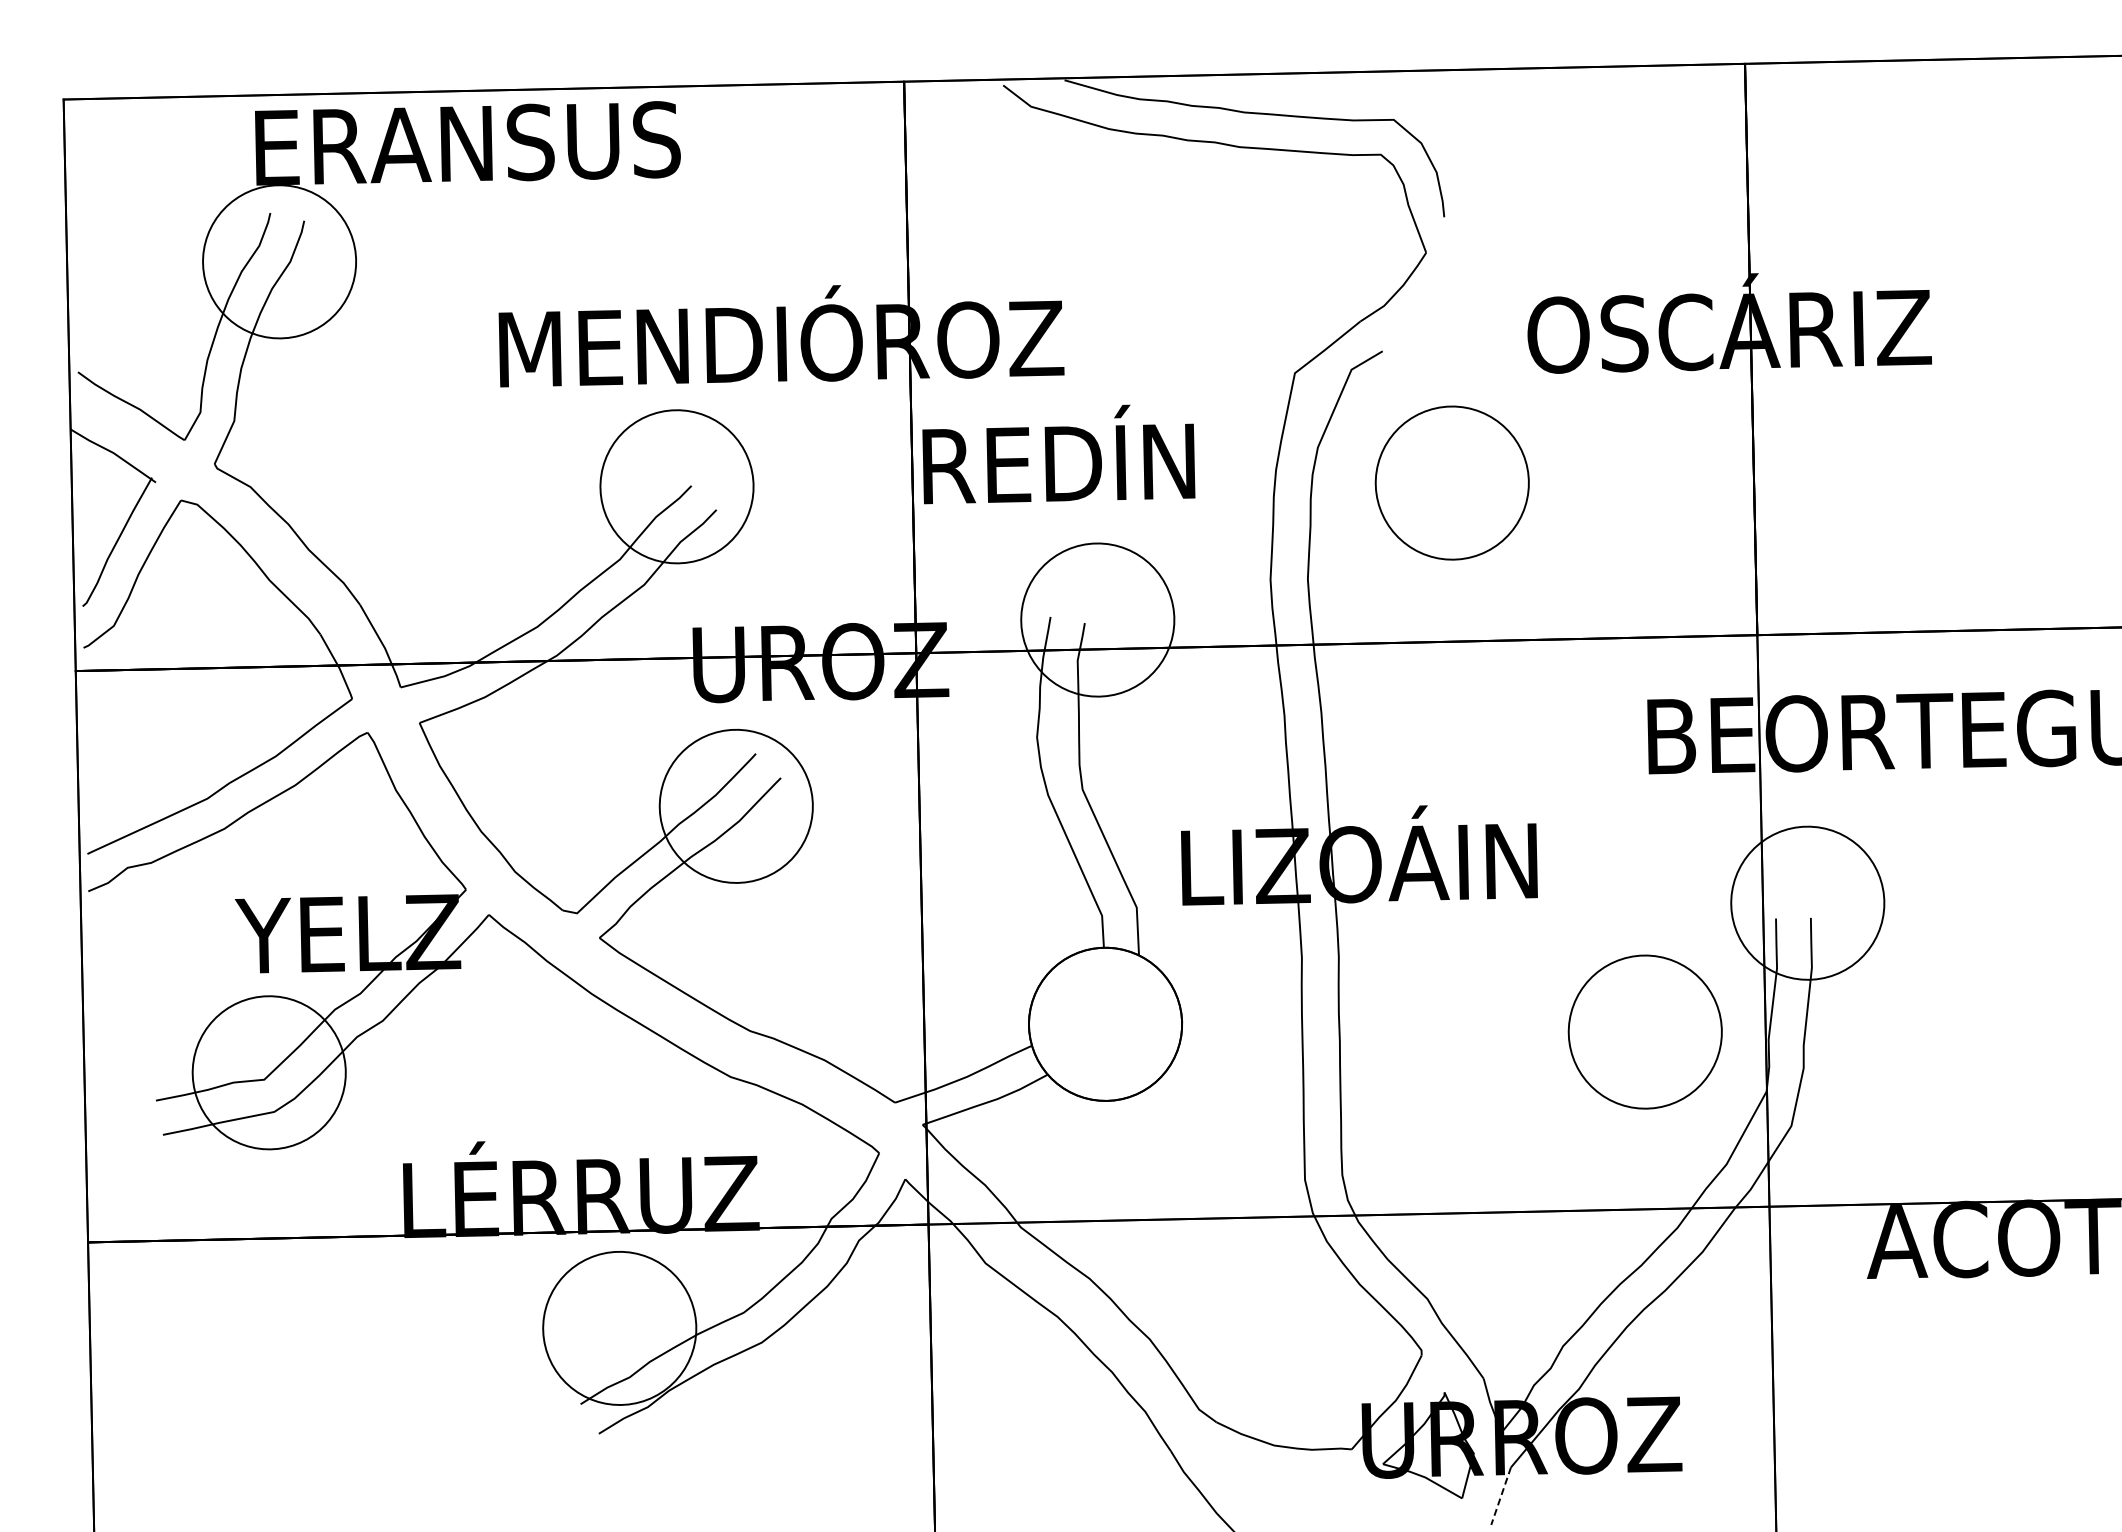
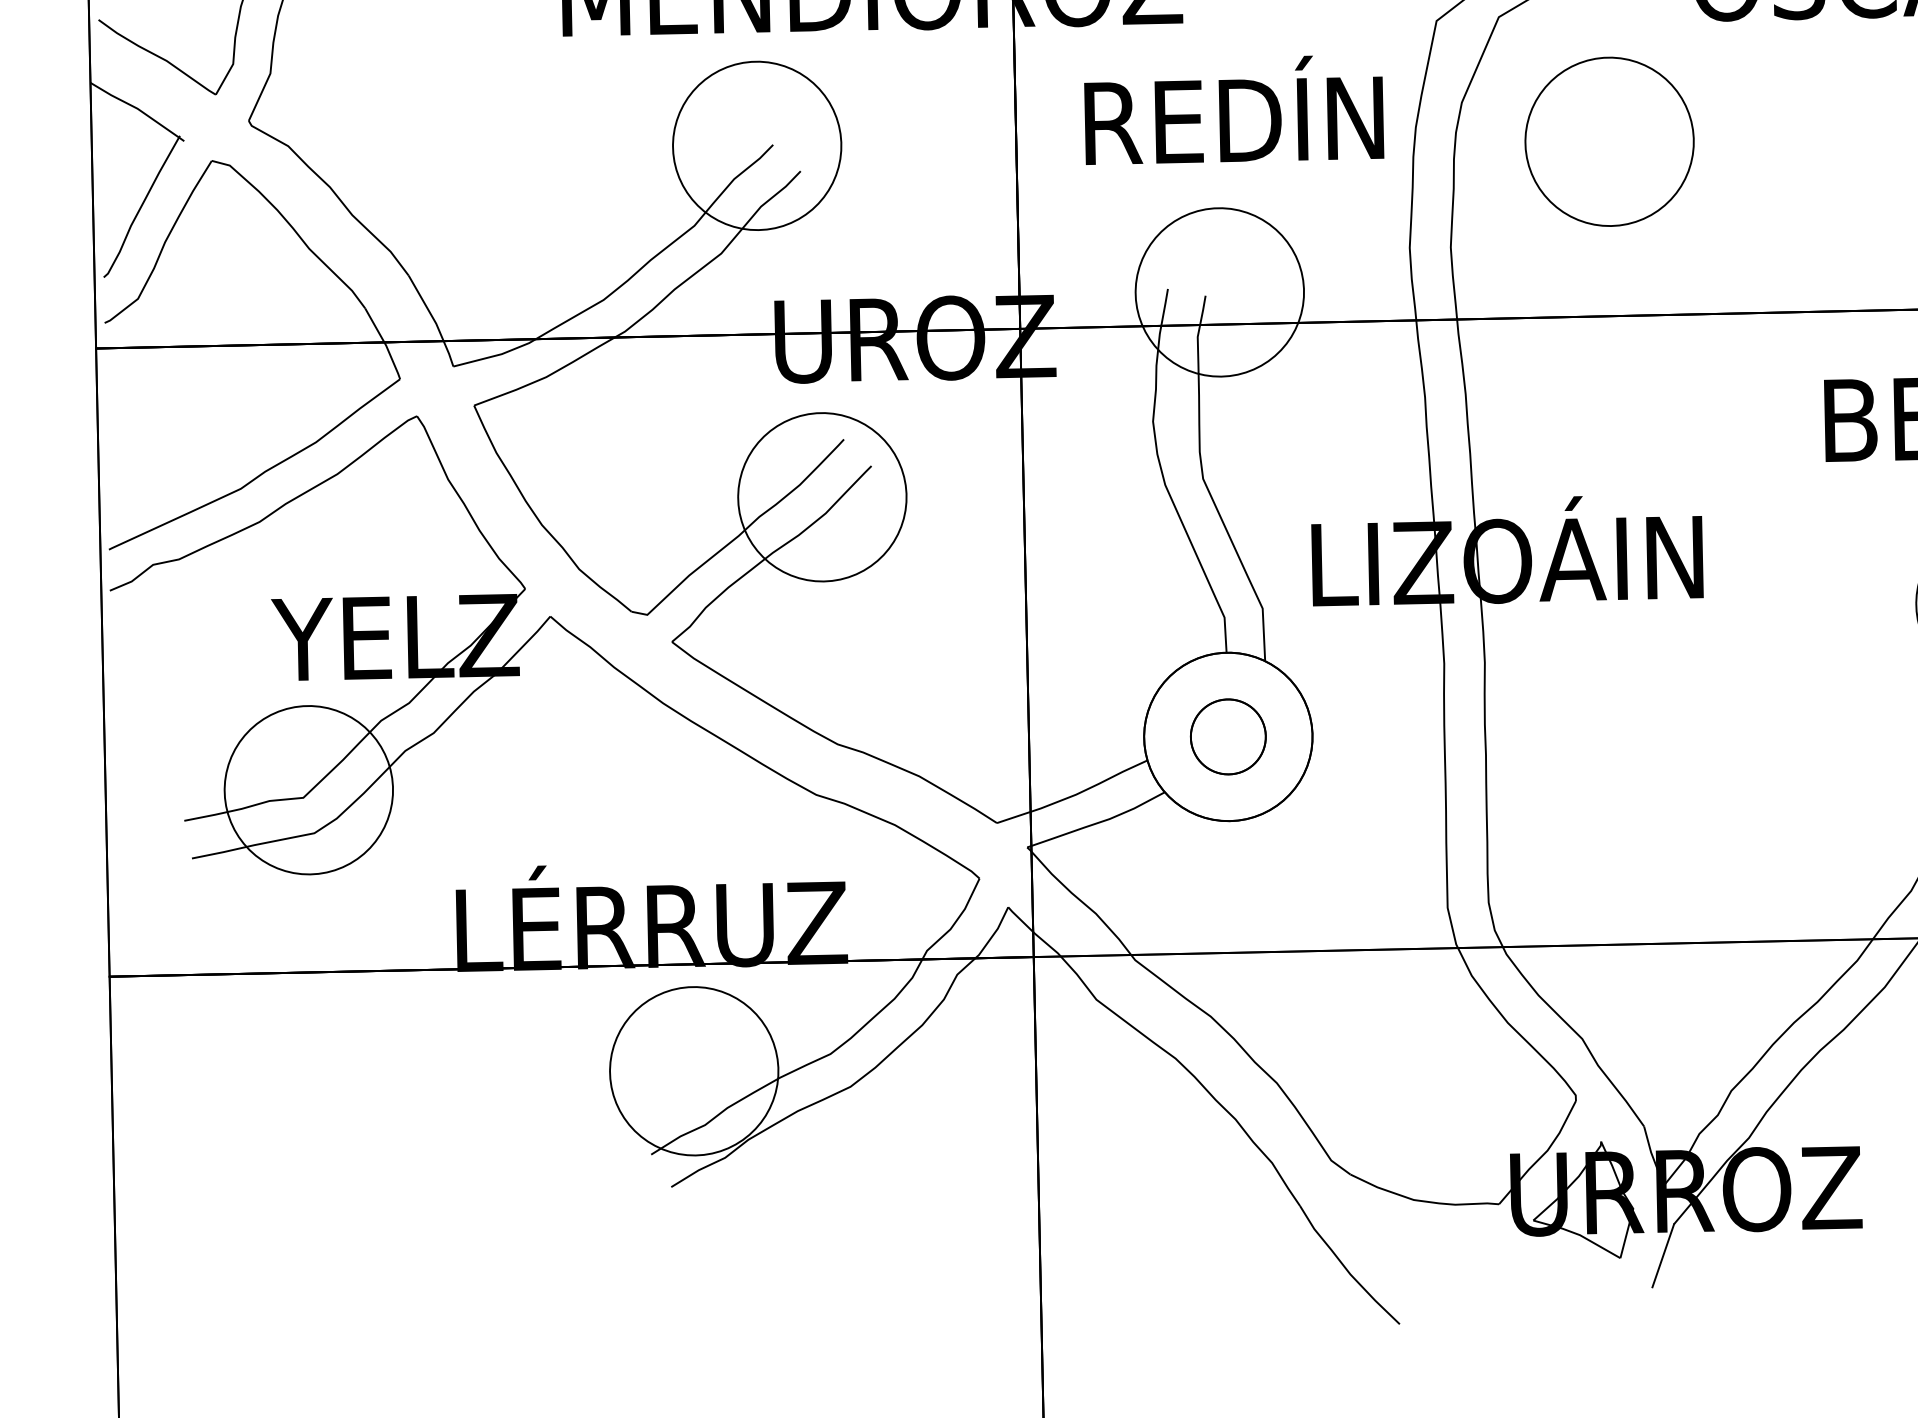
text: (1058, 454) -> (1233, 110), moved
part: (1105, 1024) -> (1228, 737), added
part: (1644, 1031) -> (1820, 744), removed
line: (1500, 1496) -> (1662, 1256), dashed -> solid

